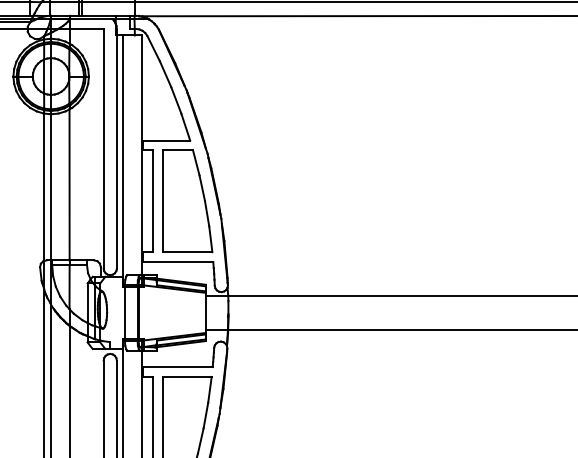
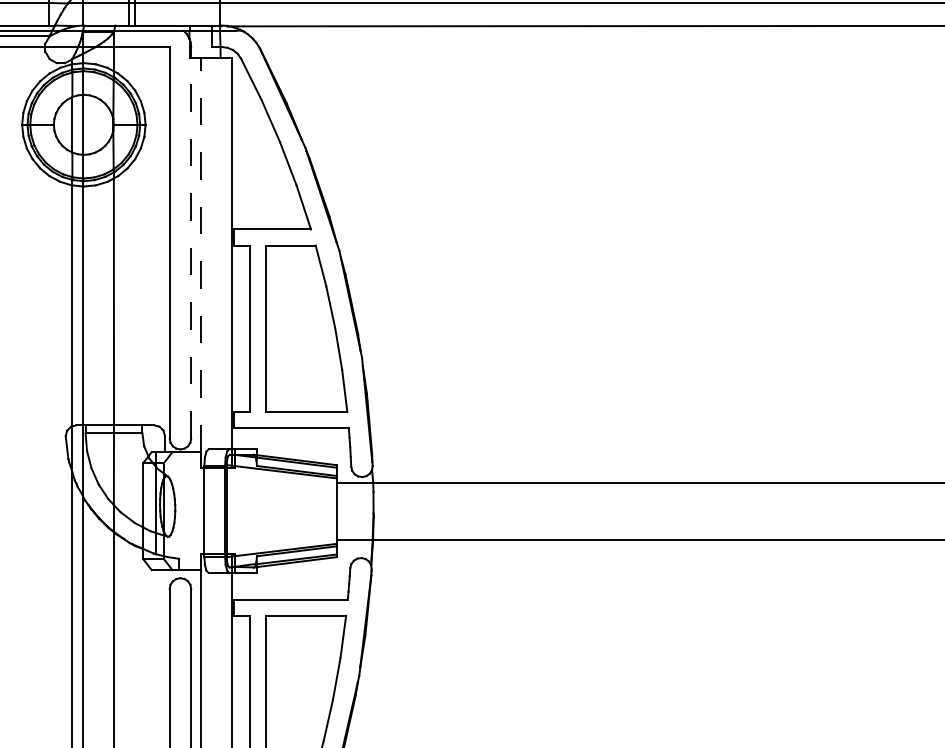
line: (116, 152) -> (190, 248), solid -> dashed
line: (122, 156) -> (200, 255), solid -> dashed

